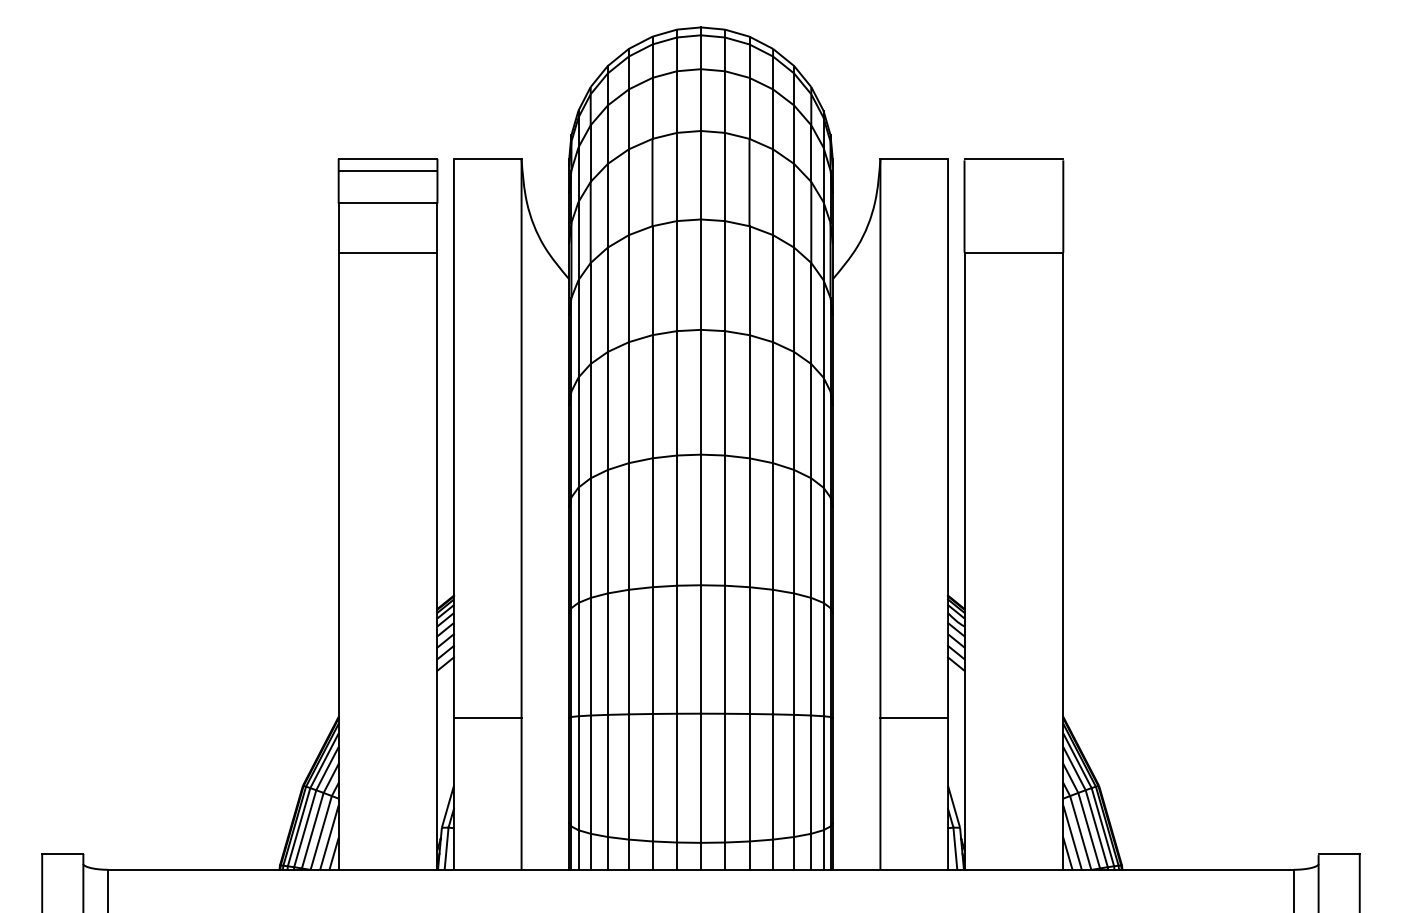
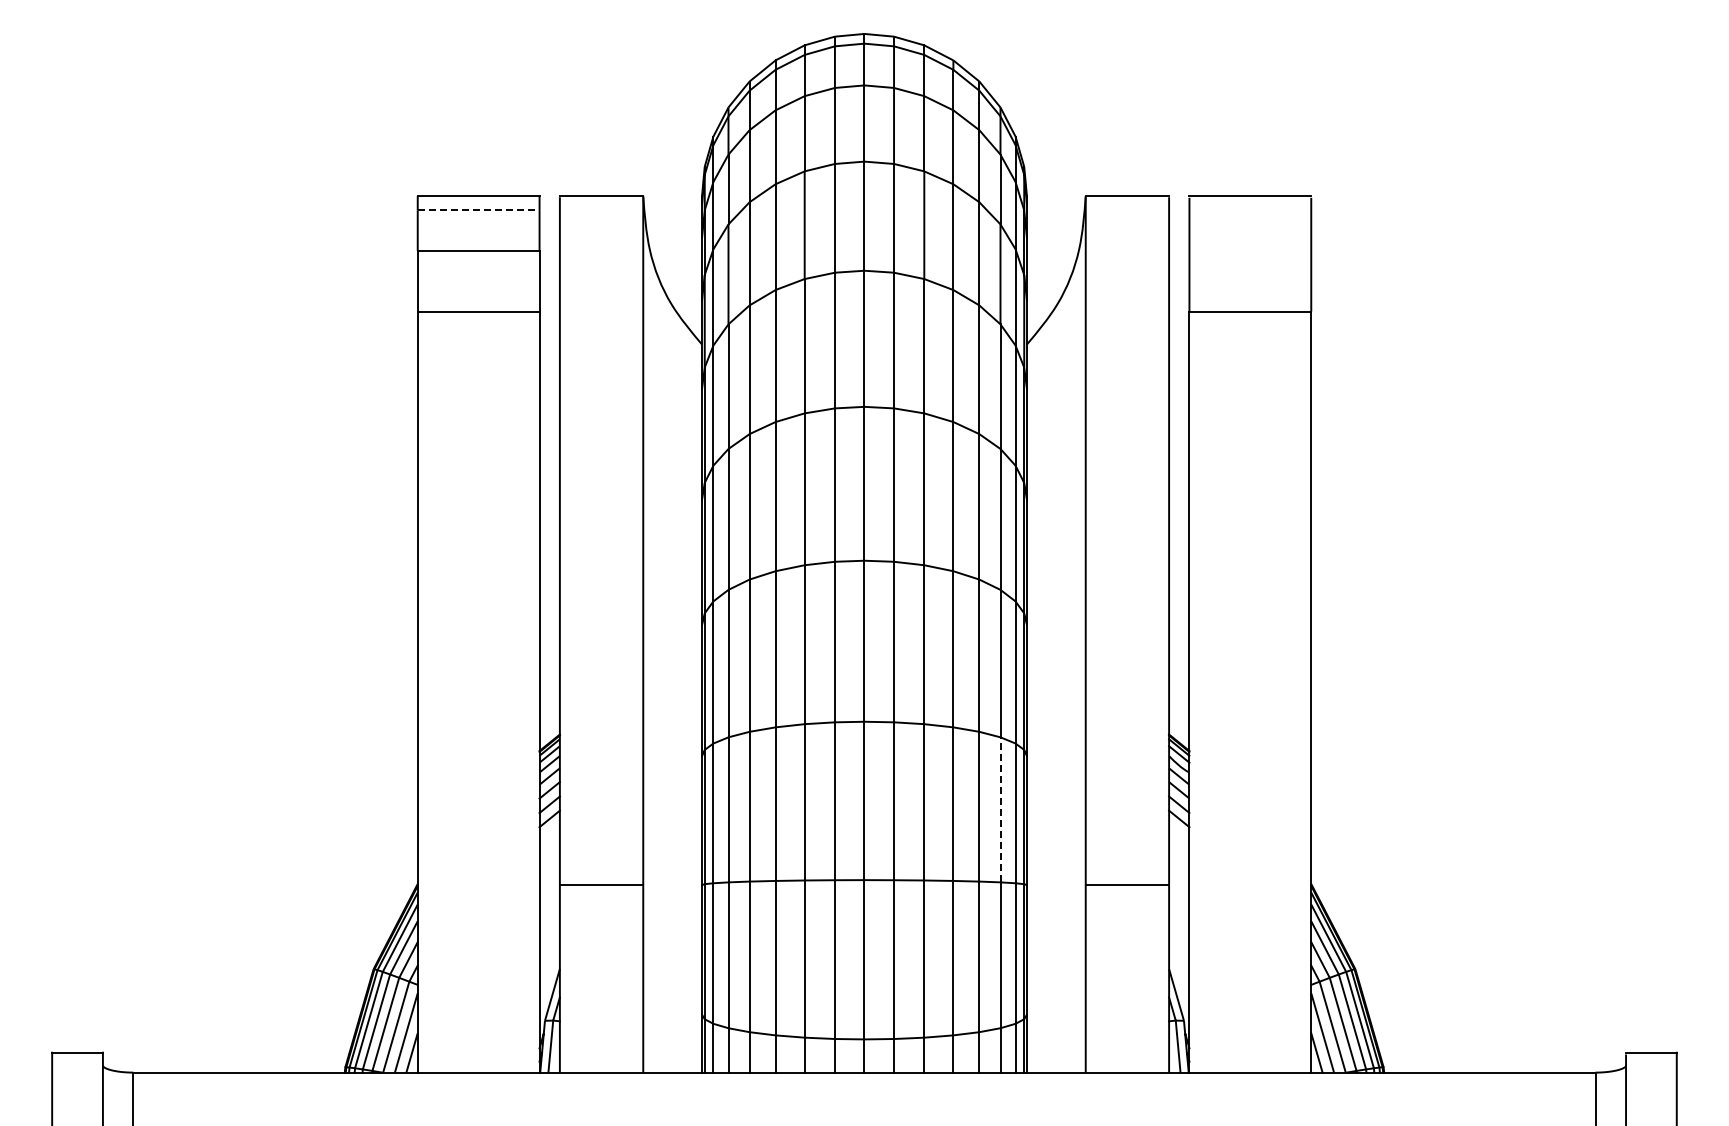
line: (387, 170) -> (478, 210), solid -> dashed
line: (811, 656) -> (1000, 809), solid -> dashed

